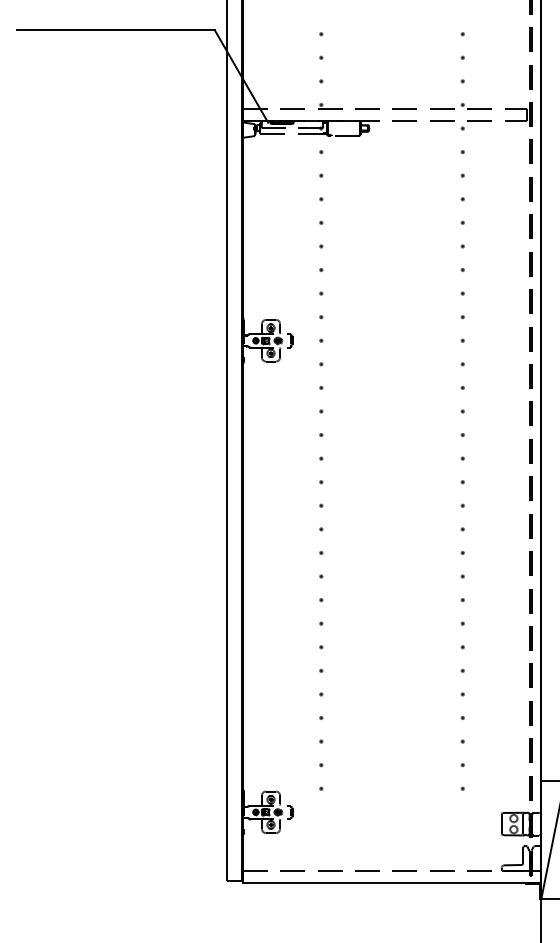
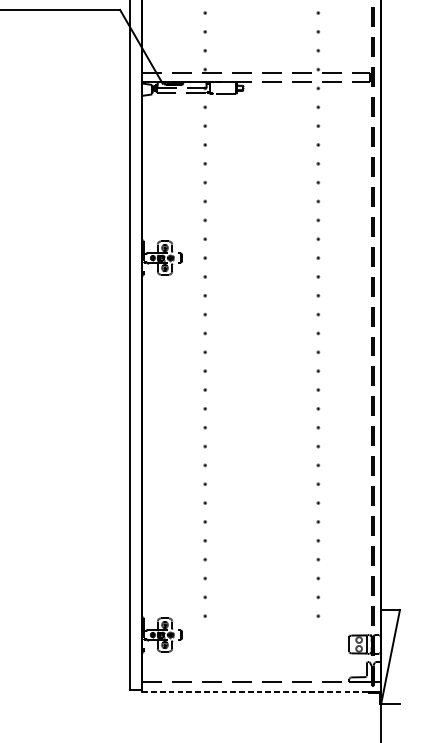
line: (392, 883) -> (262, 691), solid -> dashed

